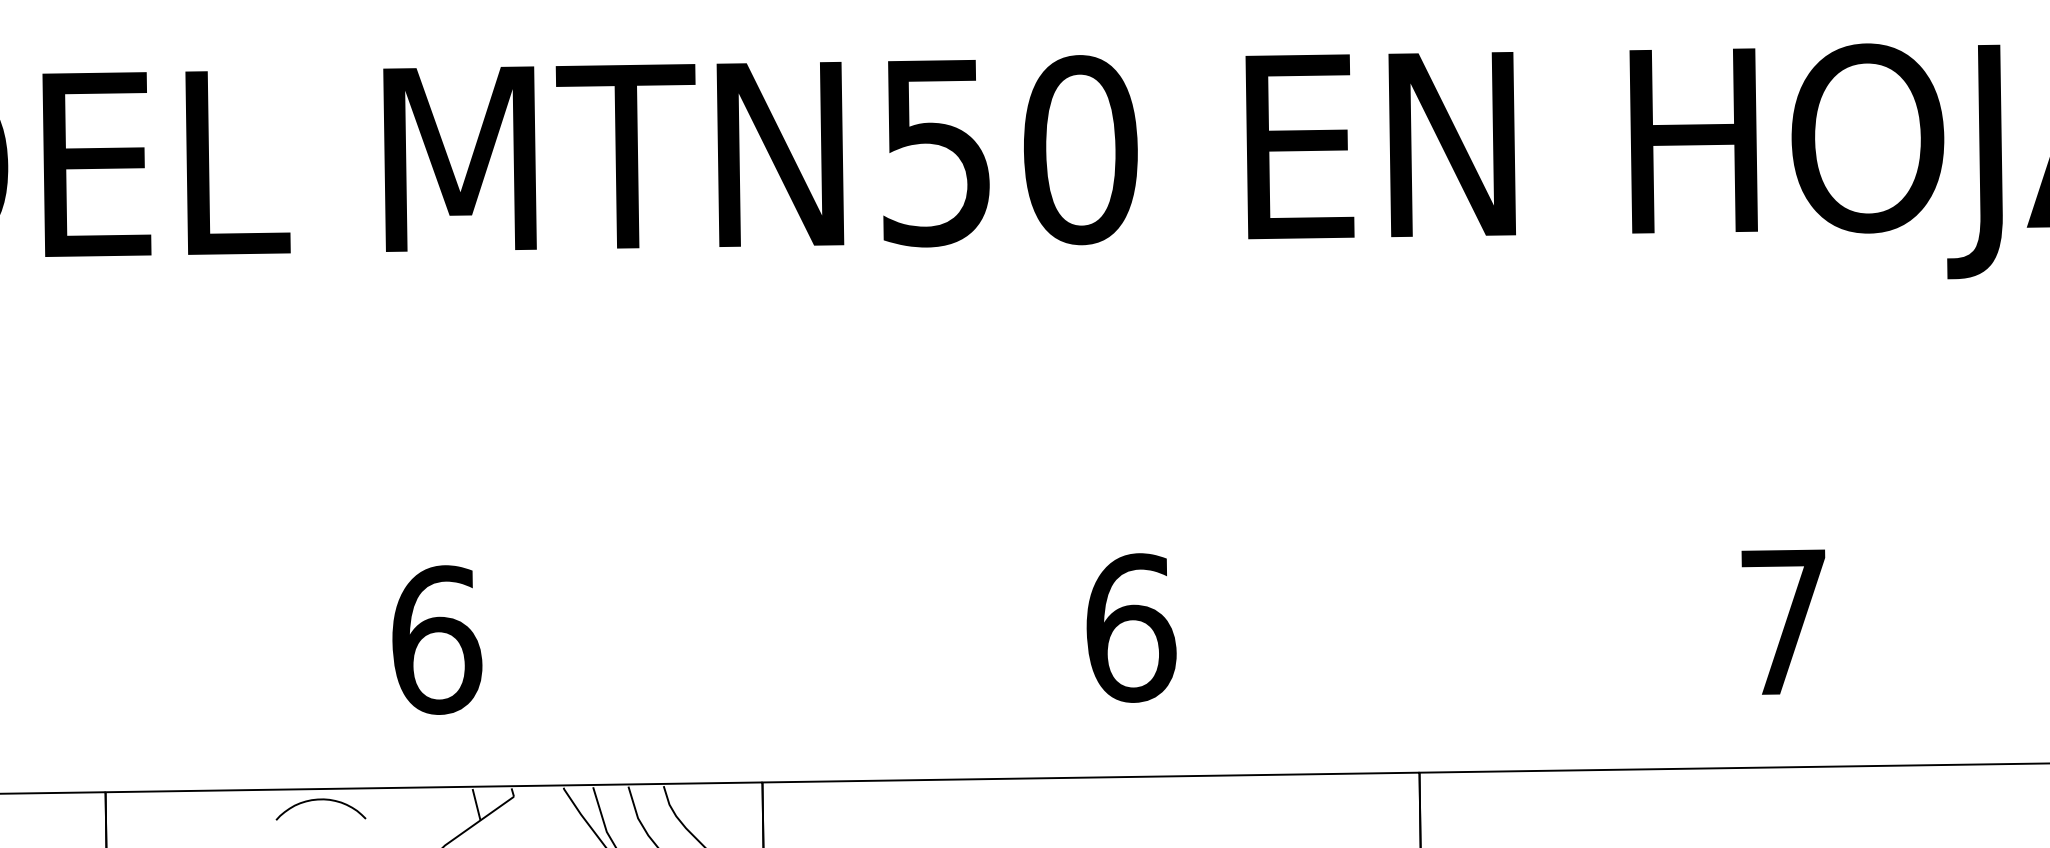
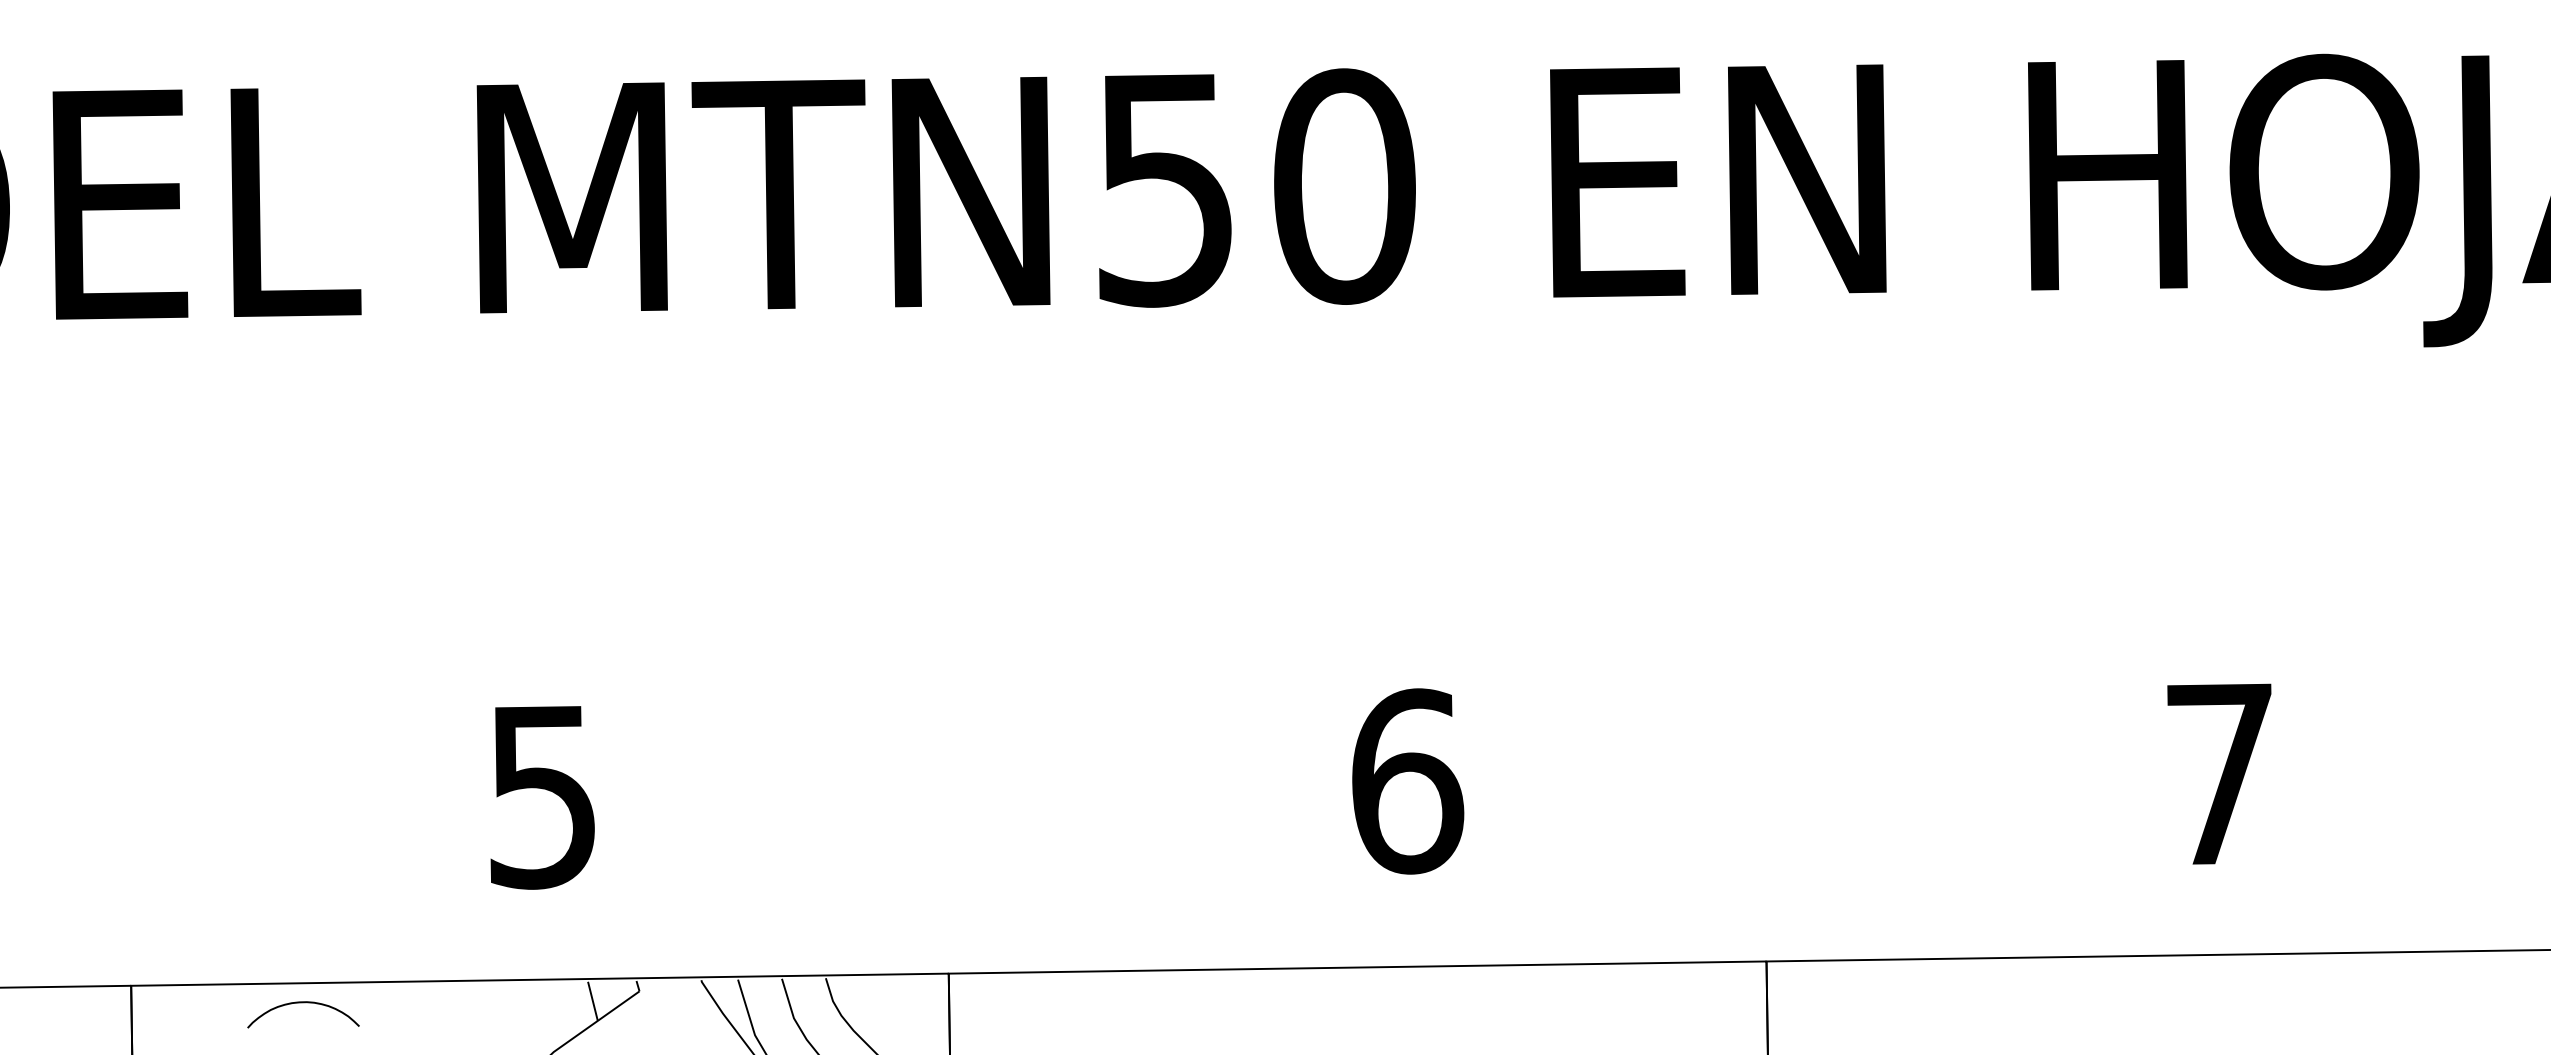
text: (437, 640) -> (544, 796), 6 -> 5
curve: (320, 800) -> (302, 1003), moved

